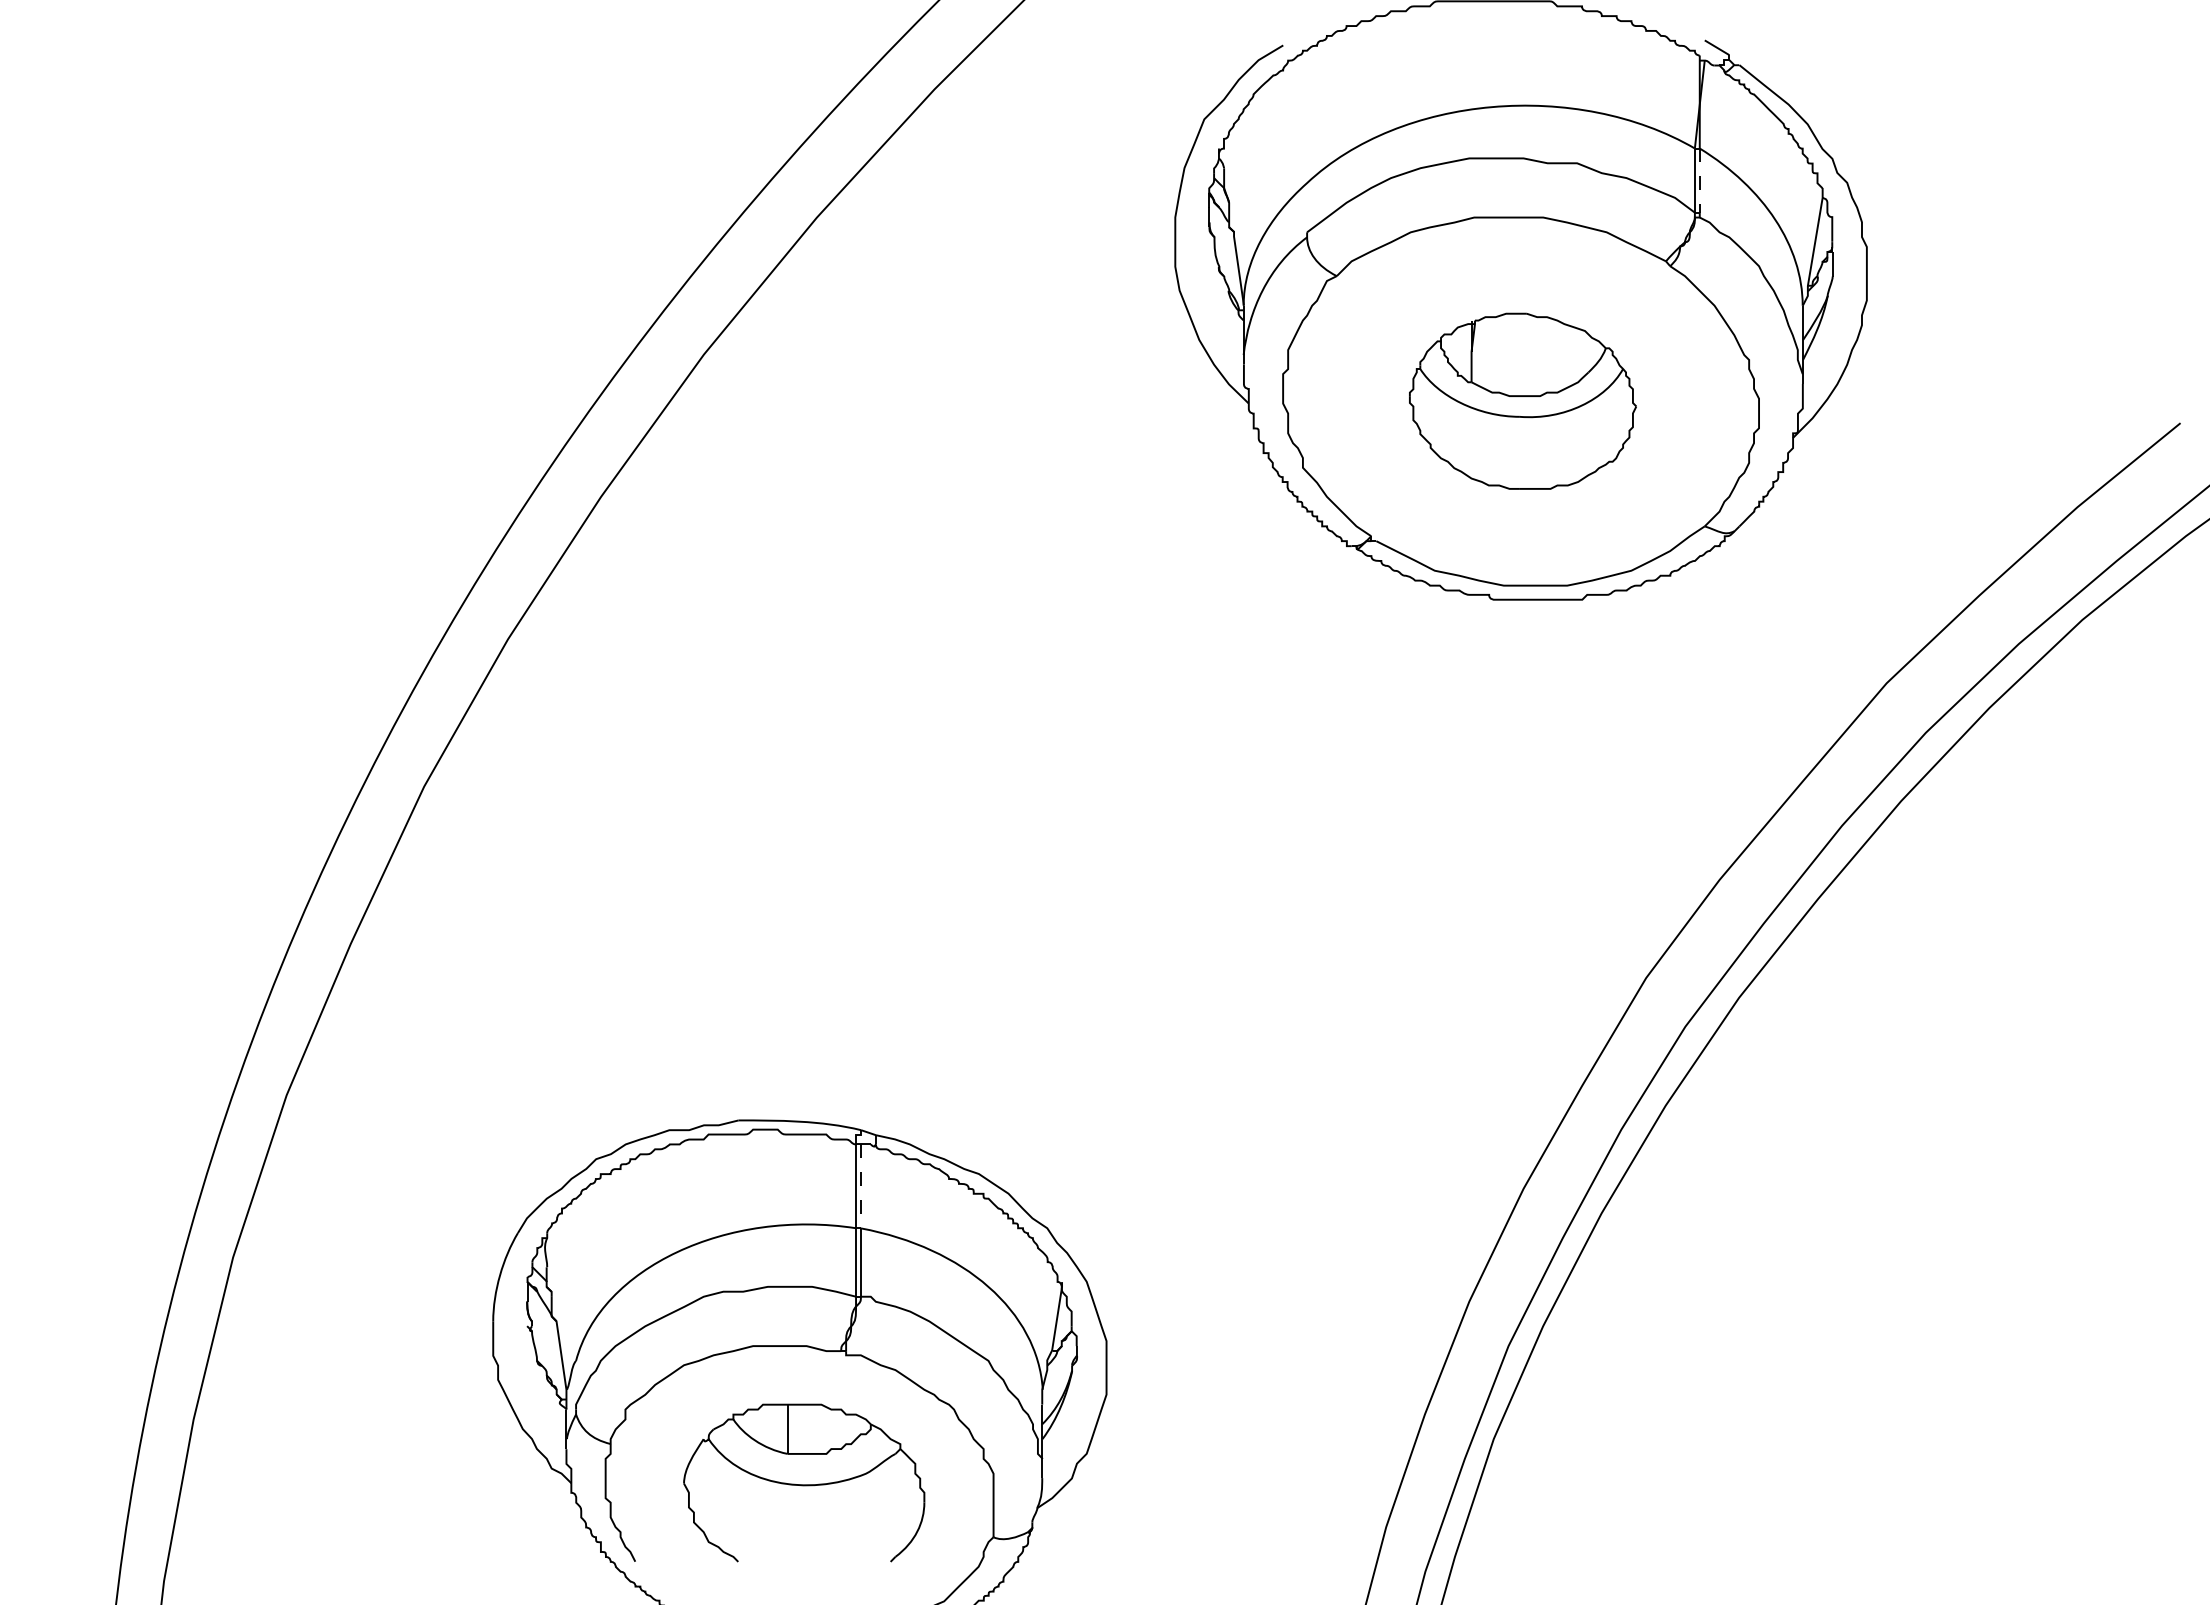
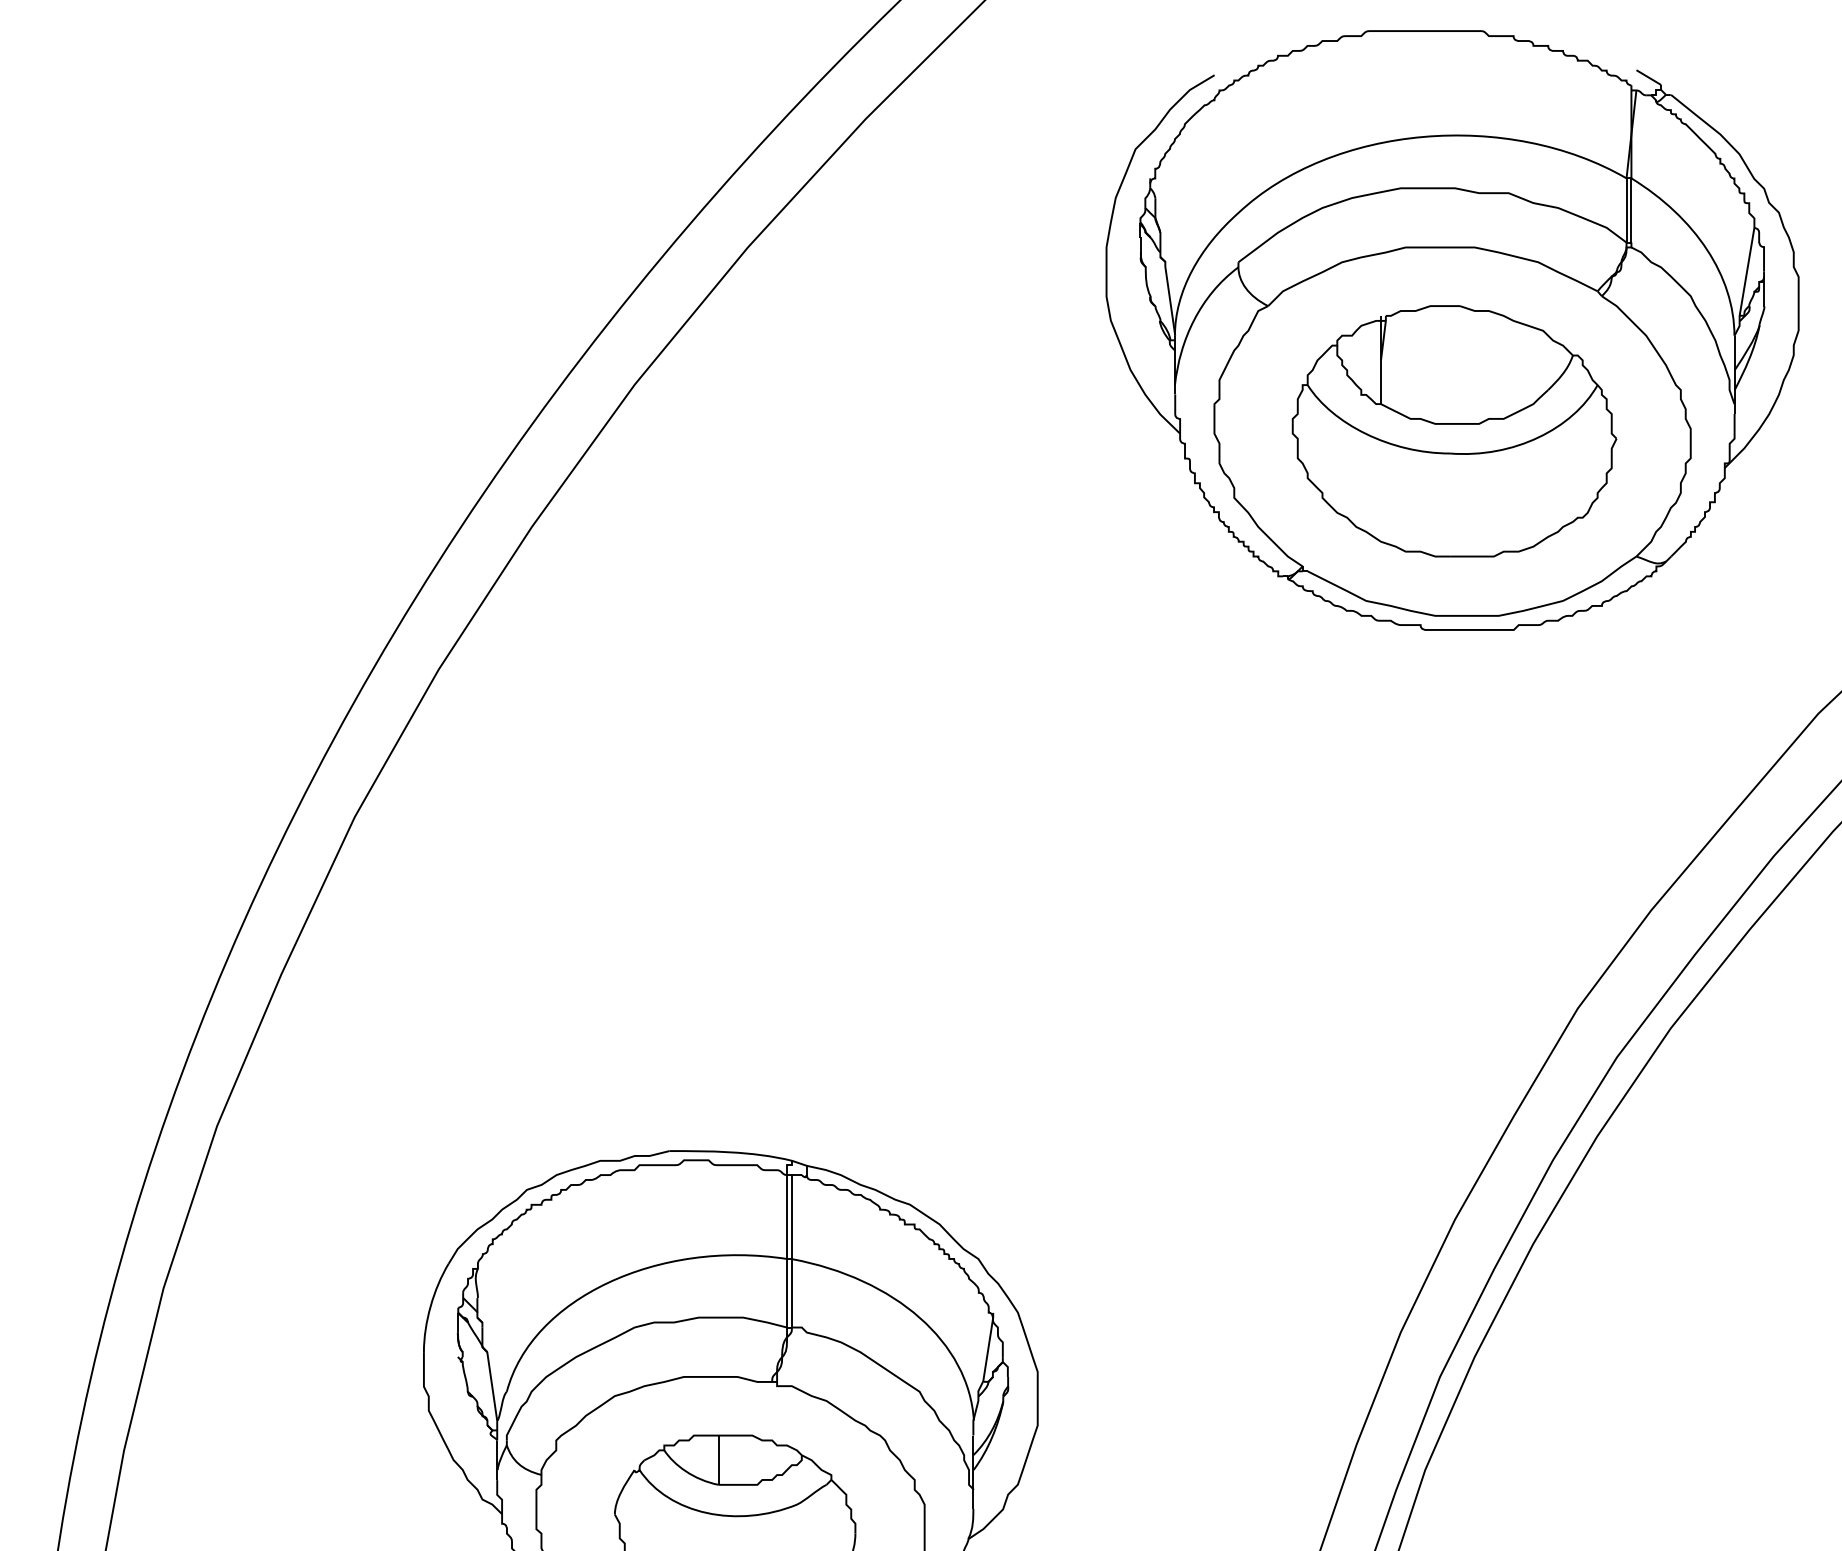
line: (1699, 181) -> (1631, 211), dashed -> solid
part: (1522, 401) -> (1454, 431), size x1.43
line: (860, 1186) -> (791, 1217), dashed -> solid

